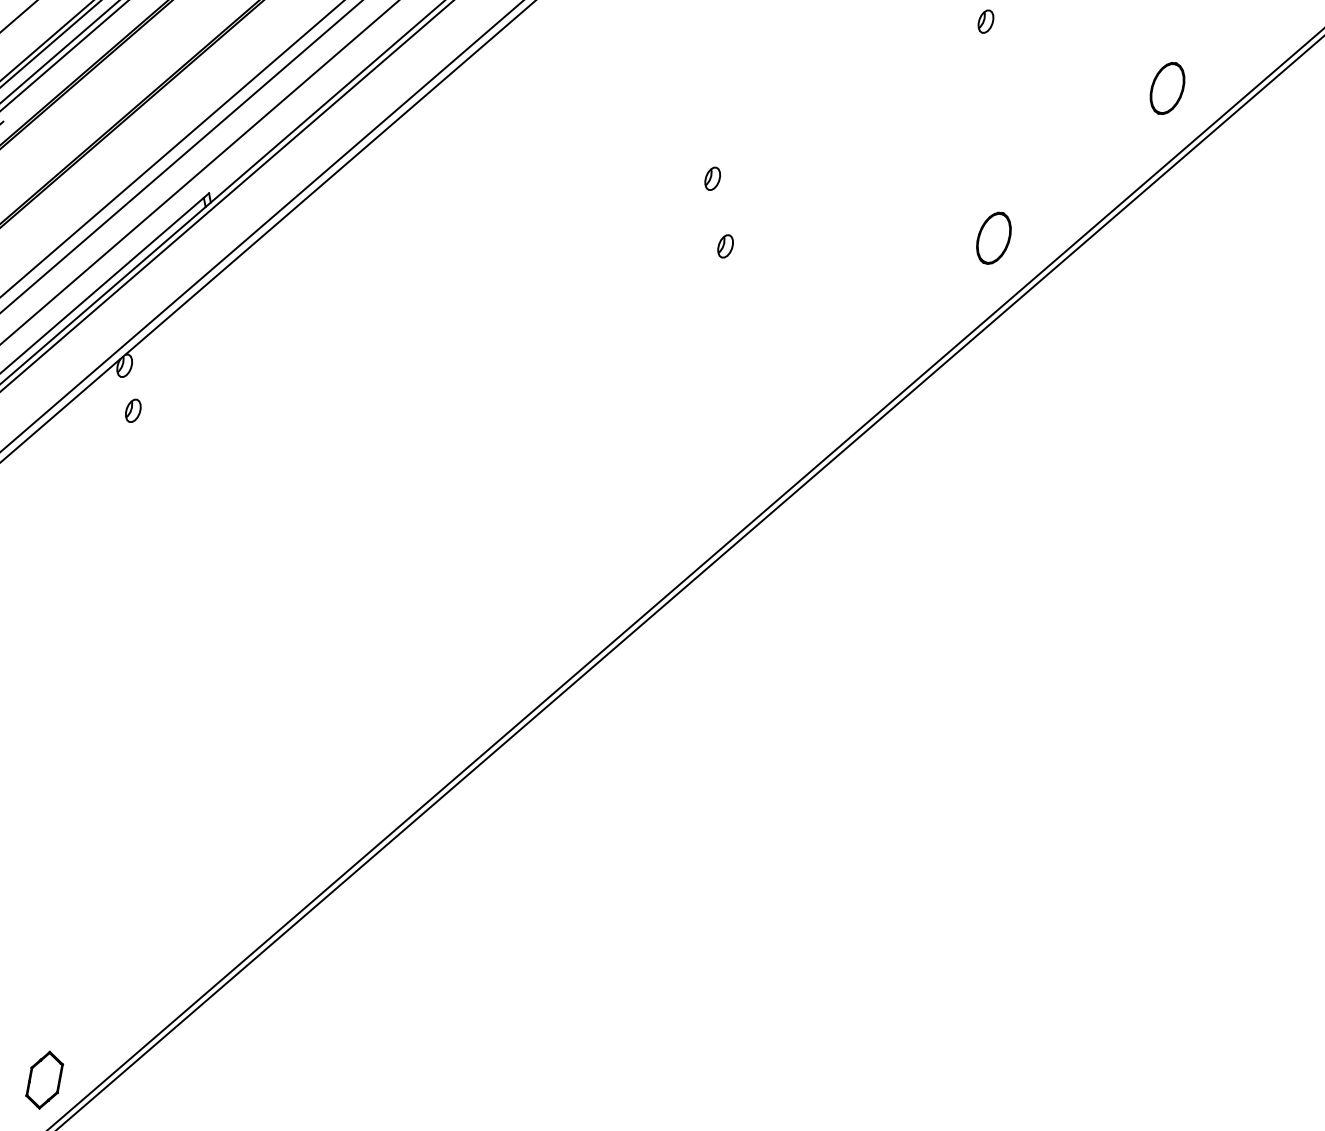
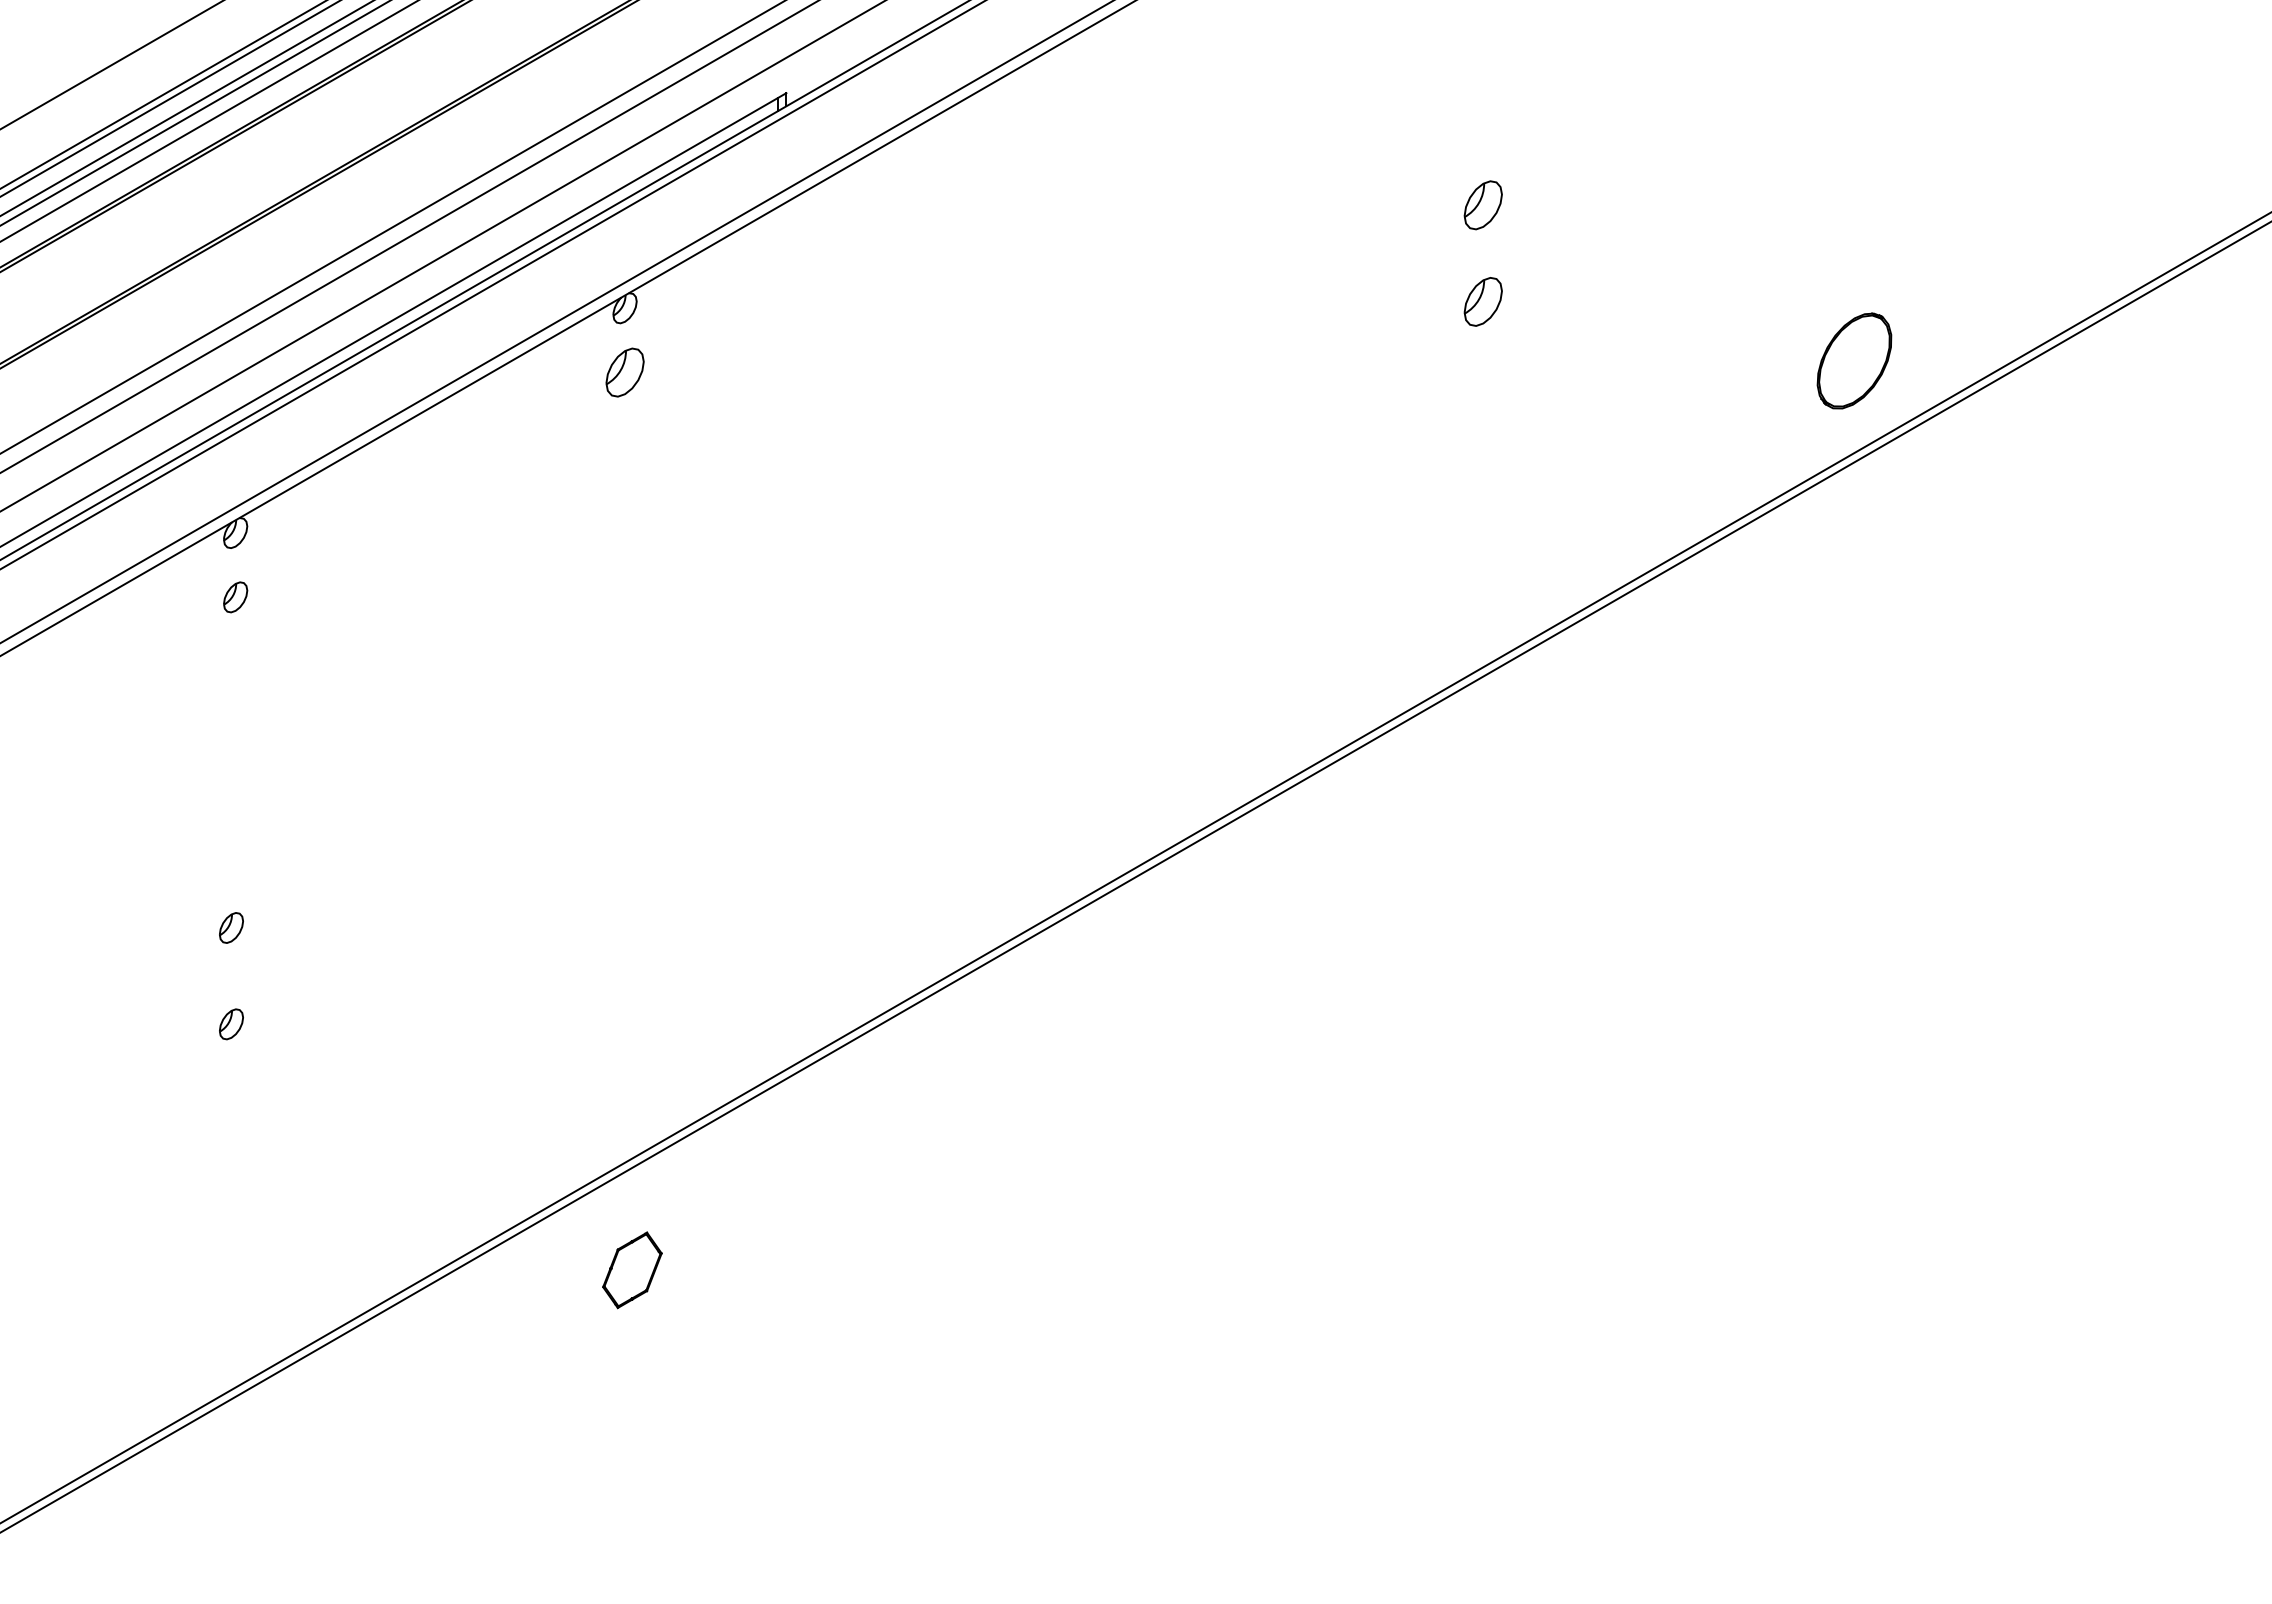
part: (985, 21) -> (1900, 60), removed
part: (1167, 88) -> (2132, 200), removed
part: (712, 179) -> (1482, 205), size x1.6
part: (993, 237) -> (1854, 360), size x1.4
part: (725, 246) -> (1482, 301), size x1.6
part: (132, 410) -> (624, 372), size x1.6
part: (44, 1080) -> (632, 1270), moved

